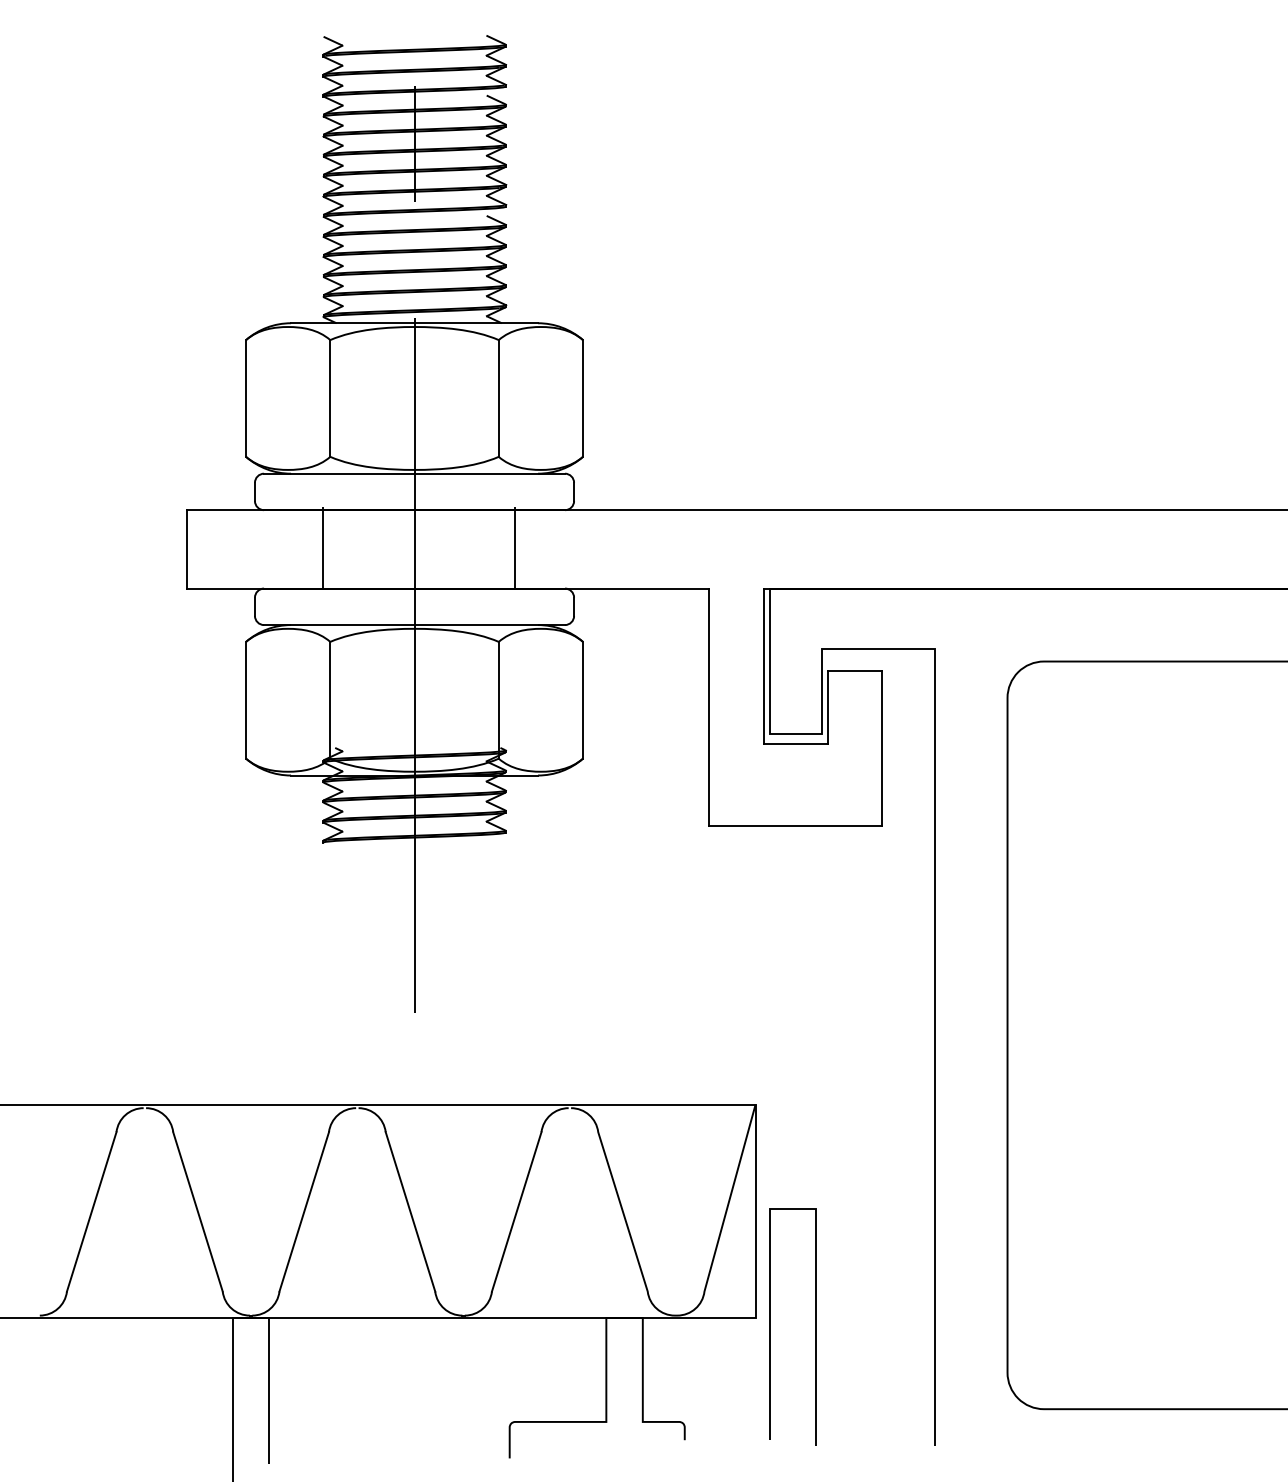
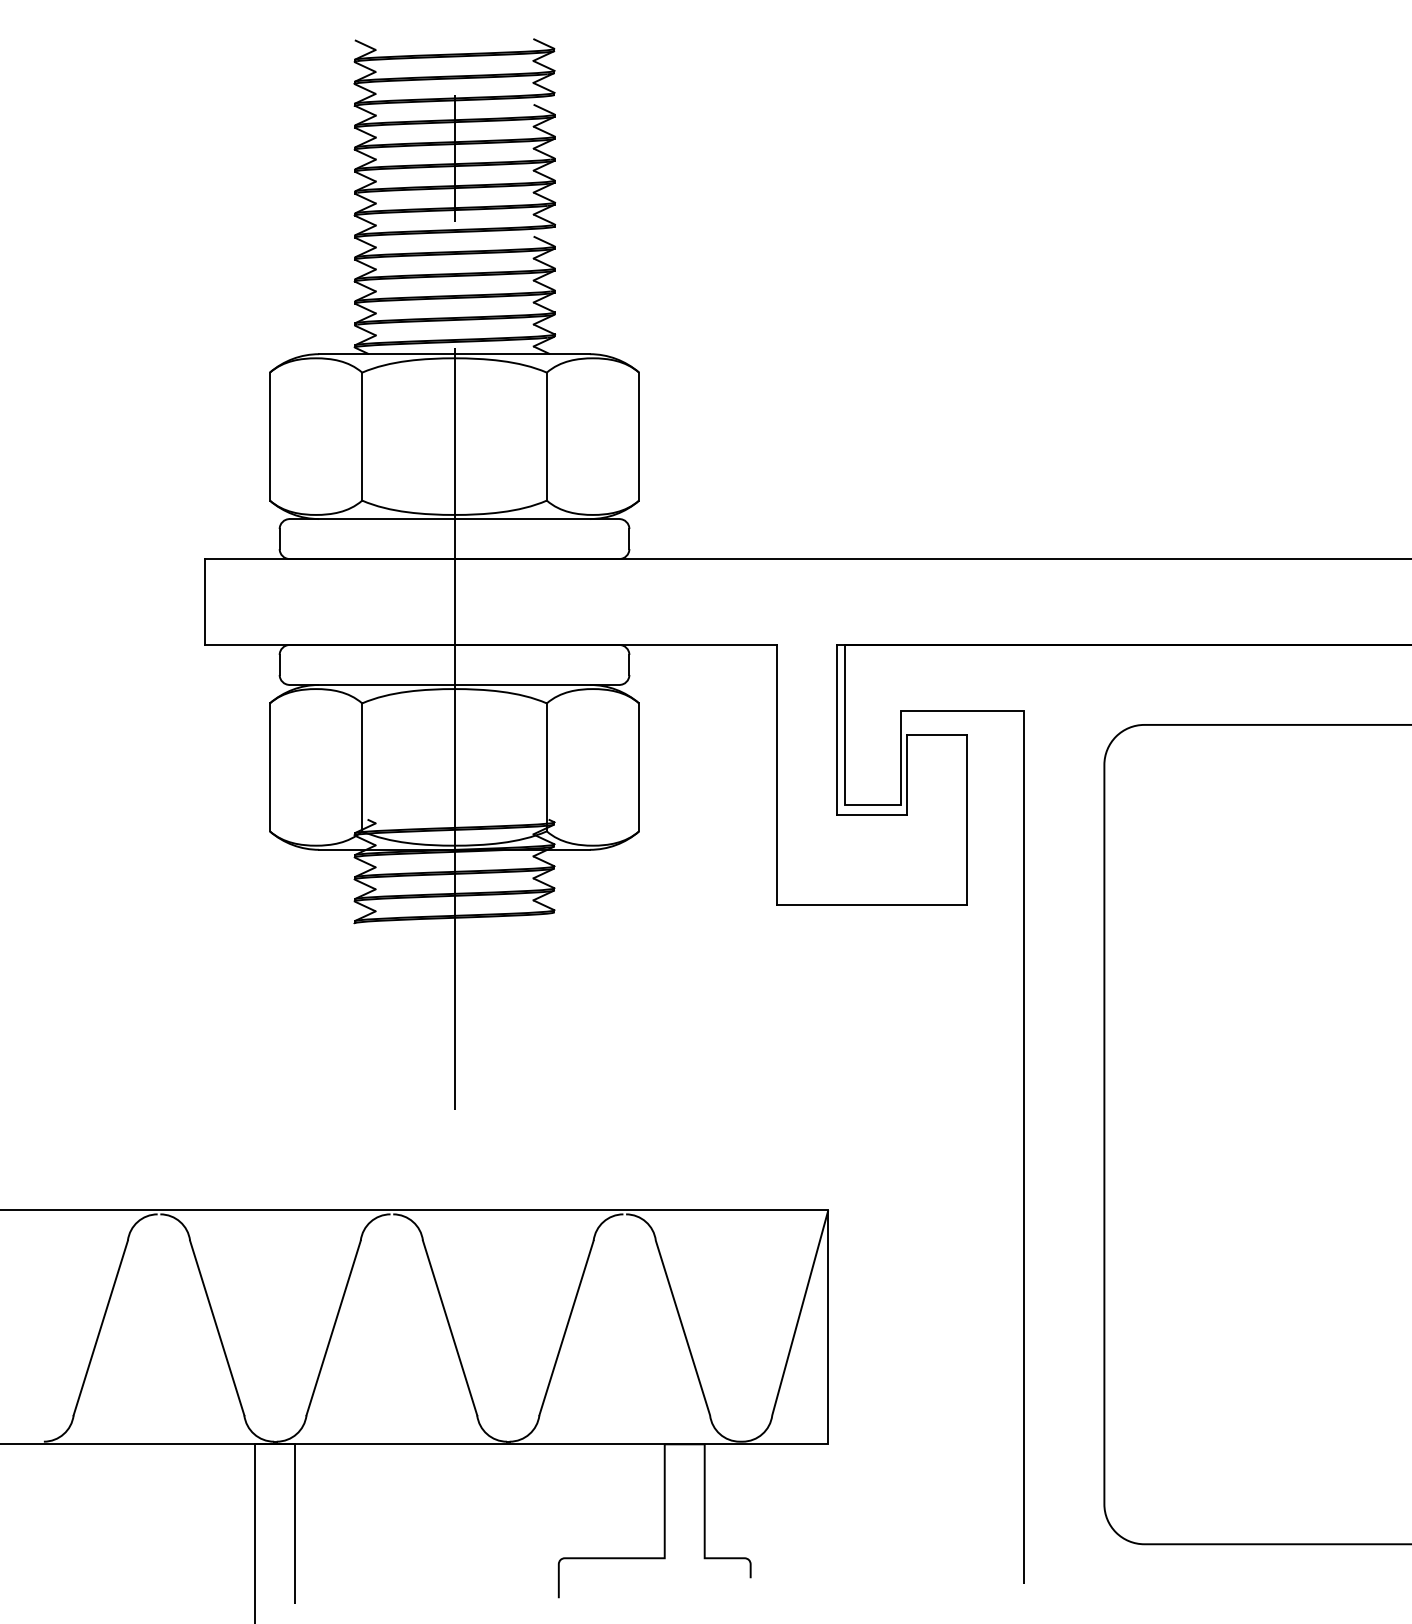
line: (323, 547) -> (354, 599), removed
line: (514, 547) -> (564, 599), removed
line: (771, 1326) -> (845, 1453), removed

